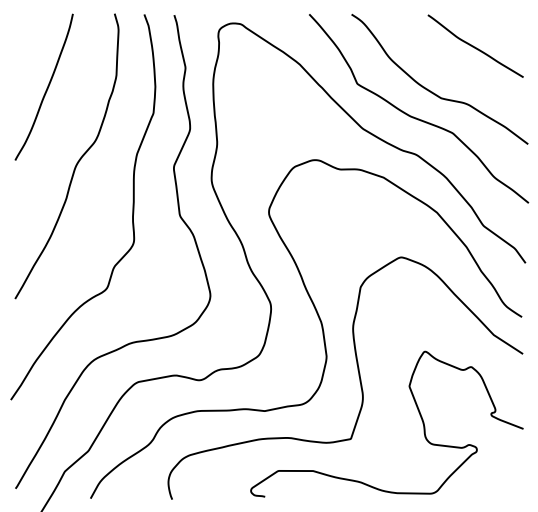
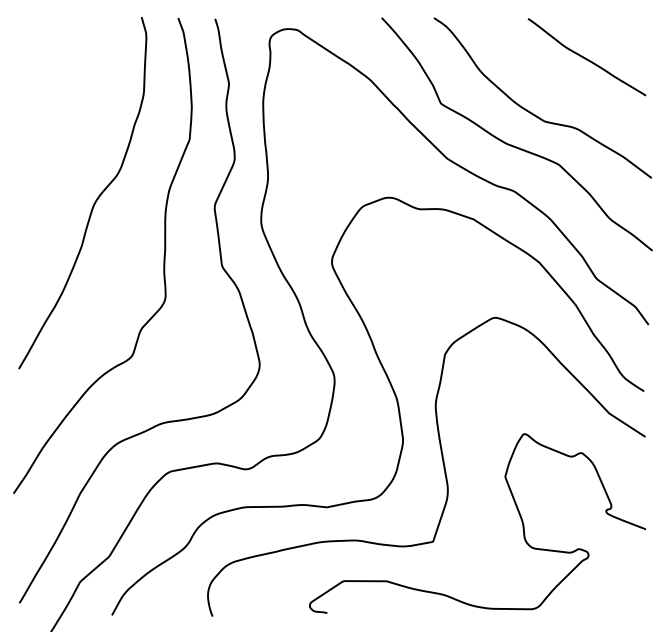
curve: (46, 88) -> (57, 109), removed

